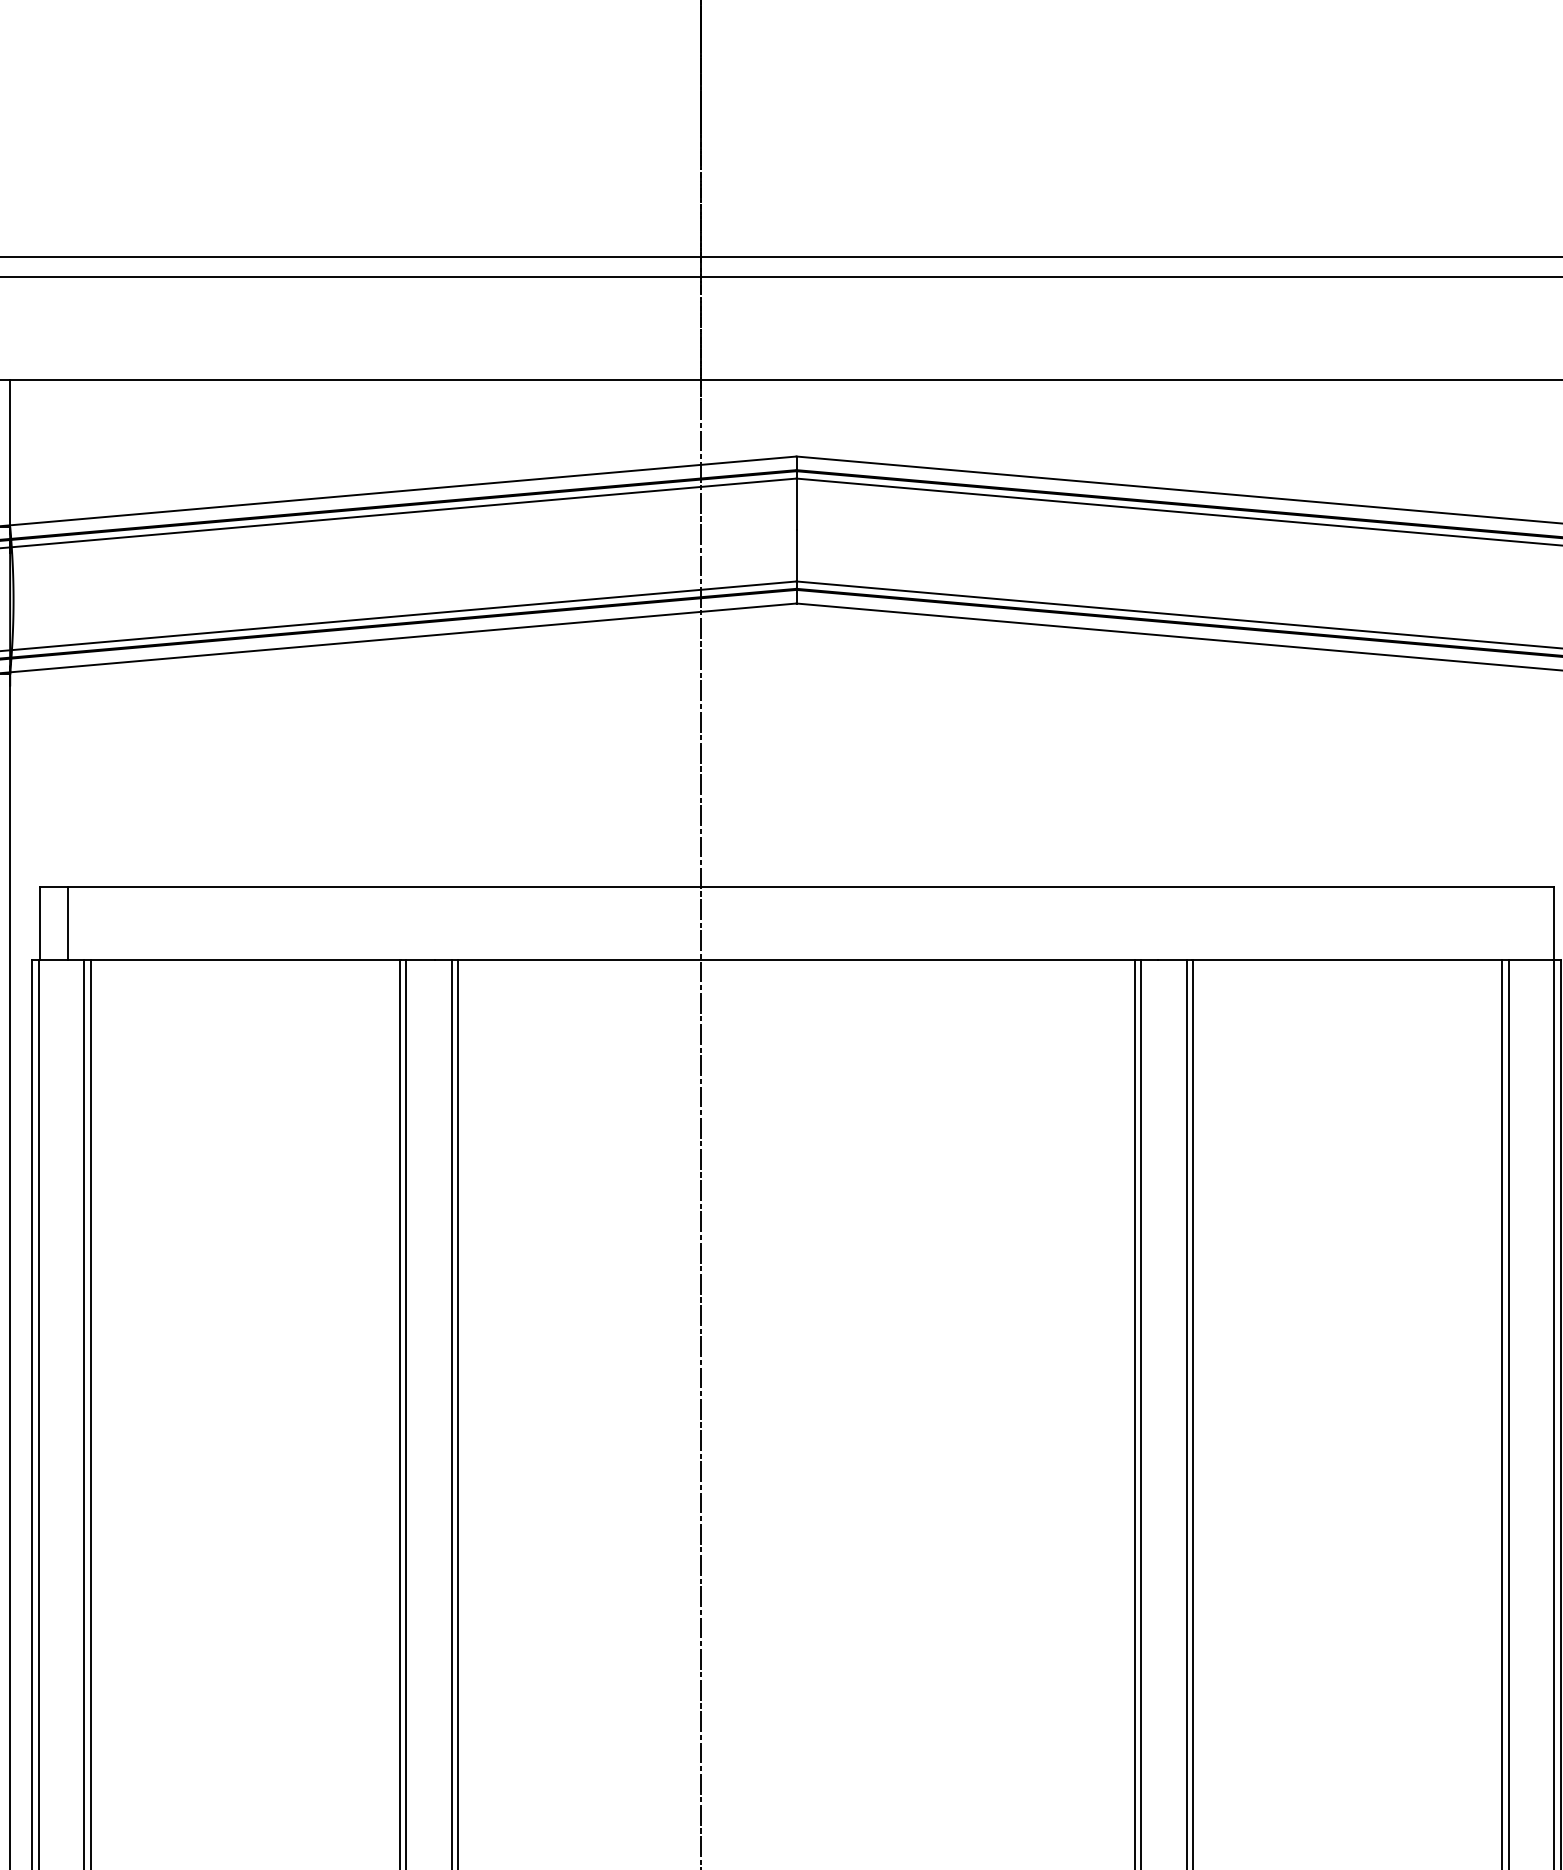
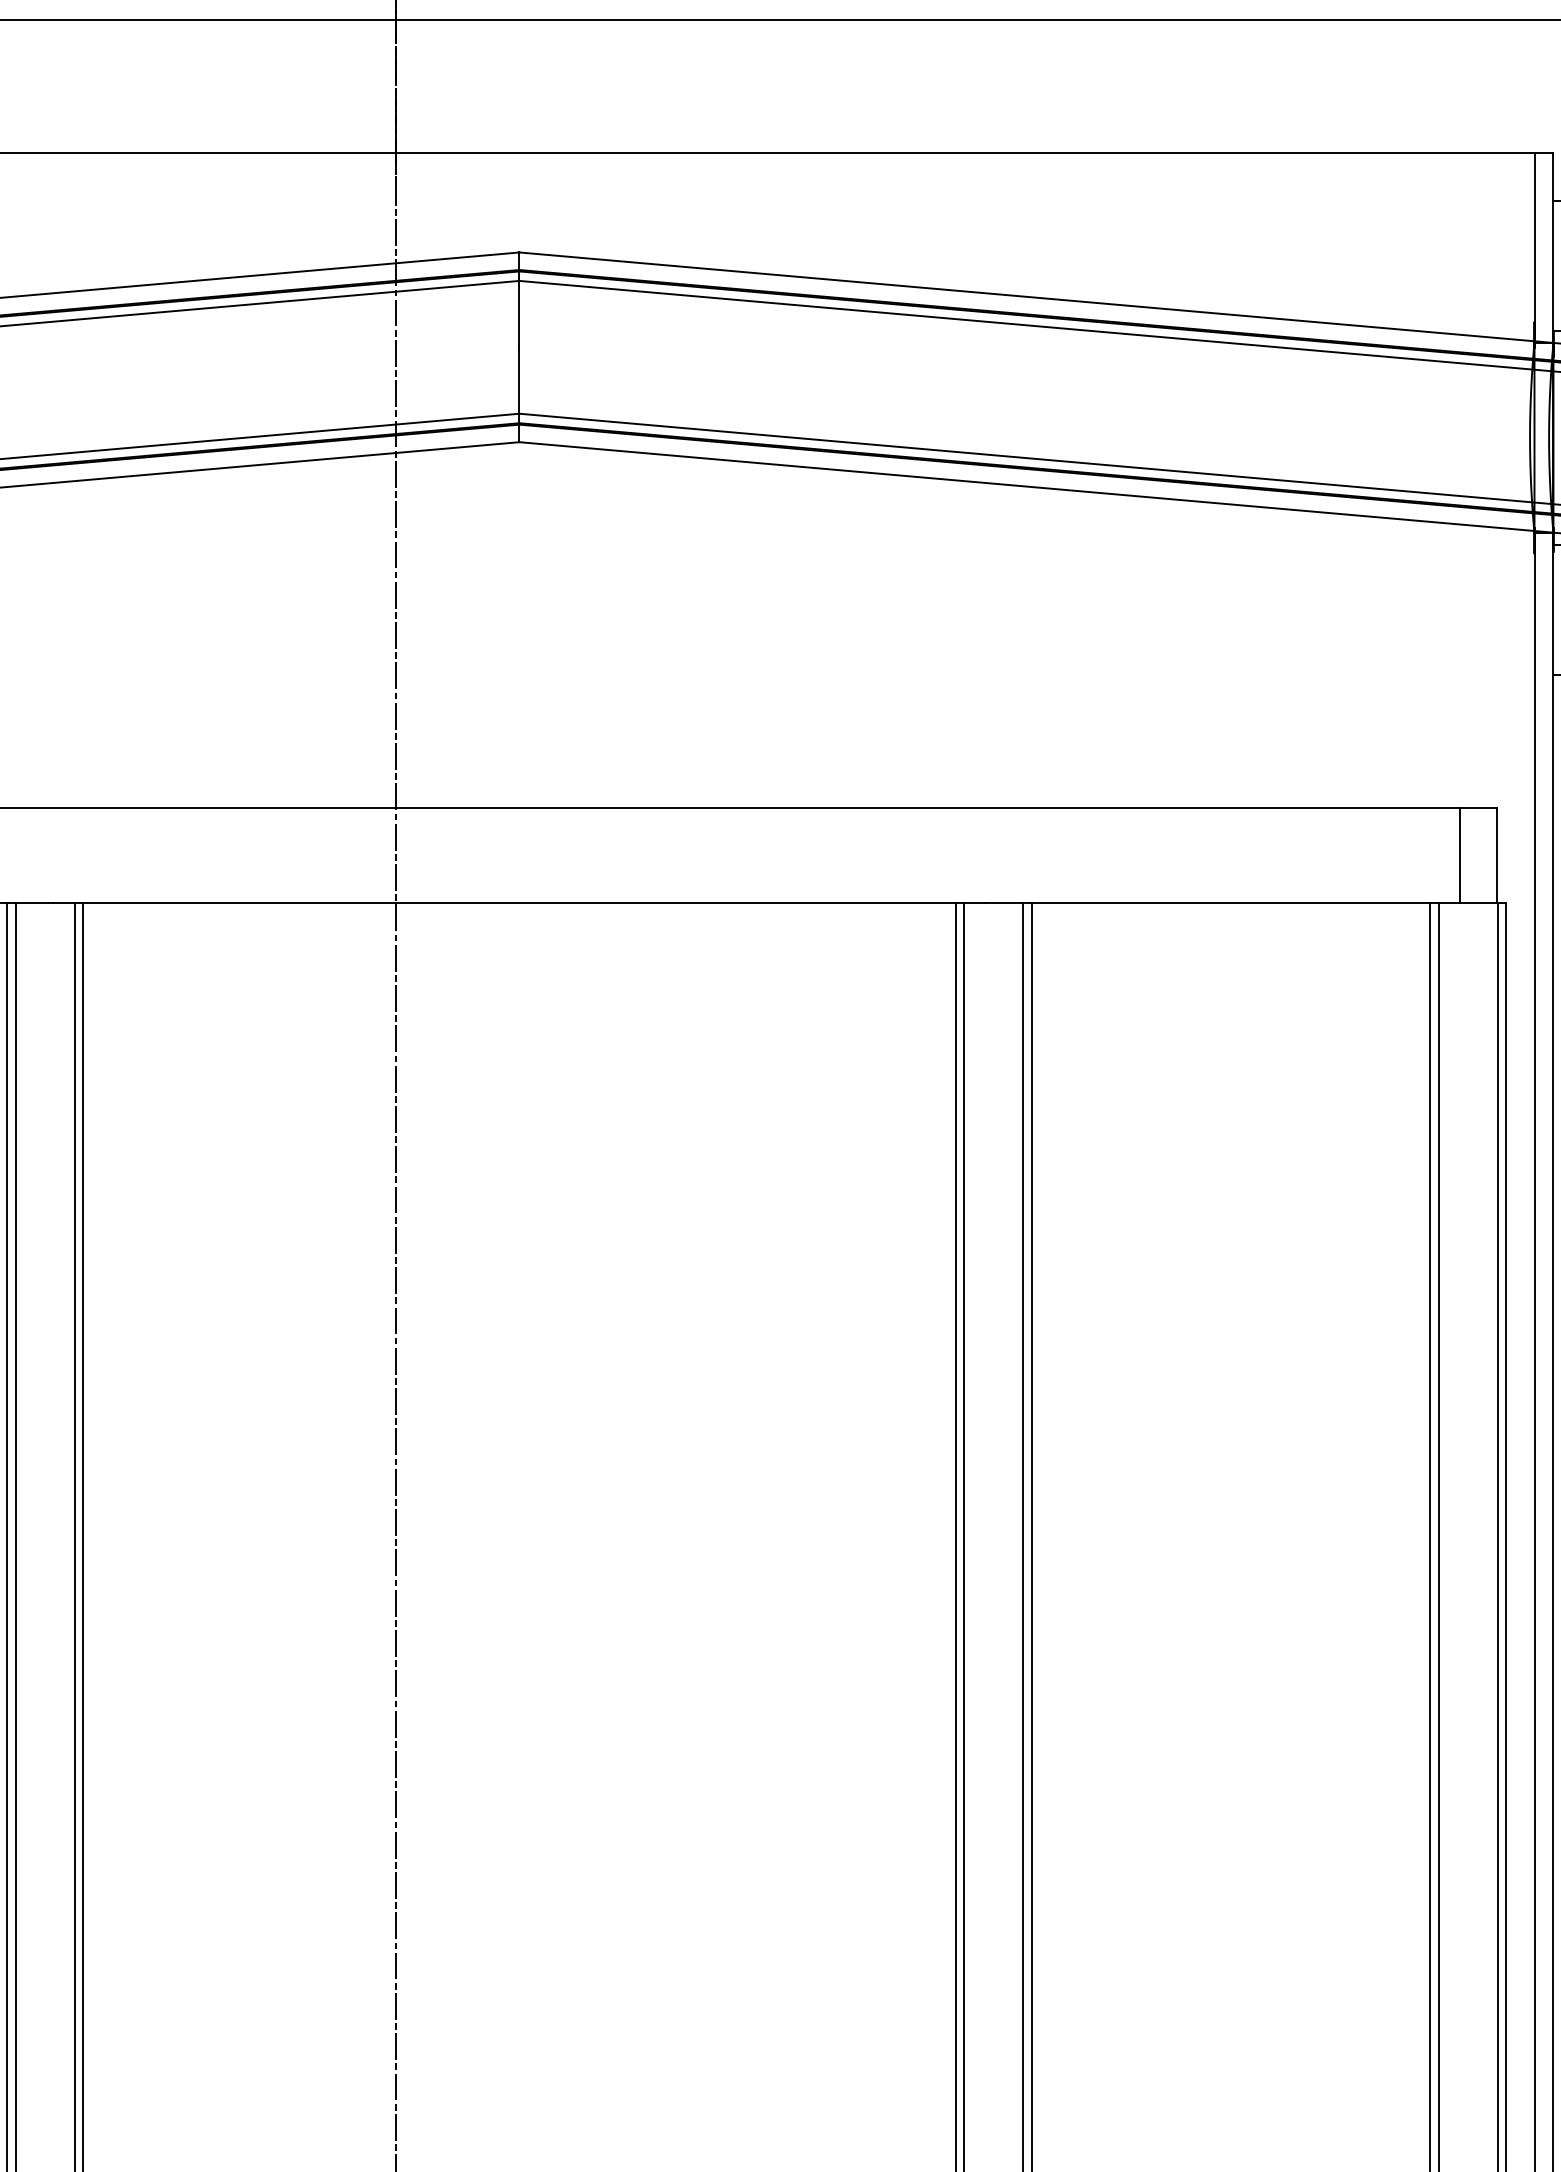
line: (1525, 923) -> (1460, 855), added

